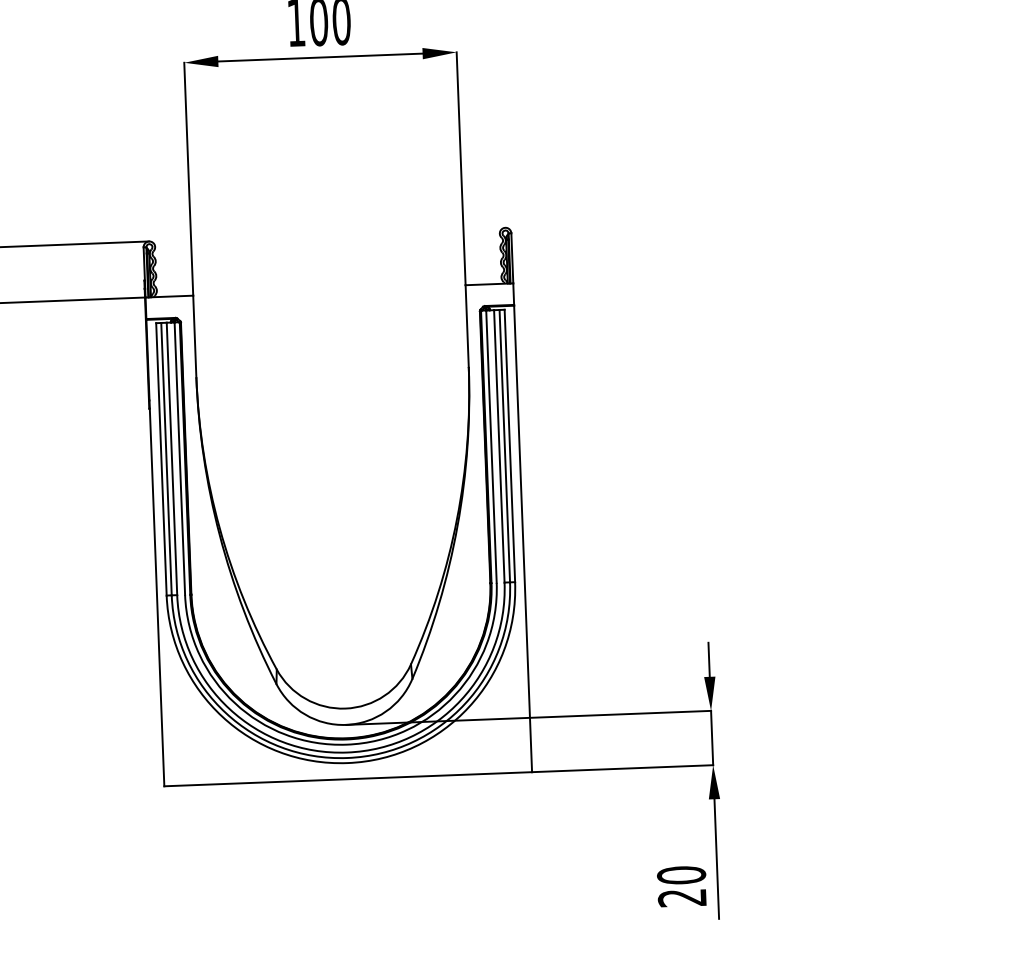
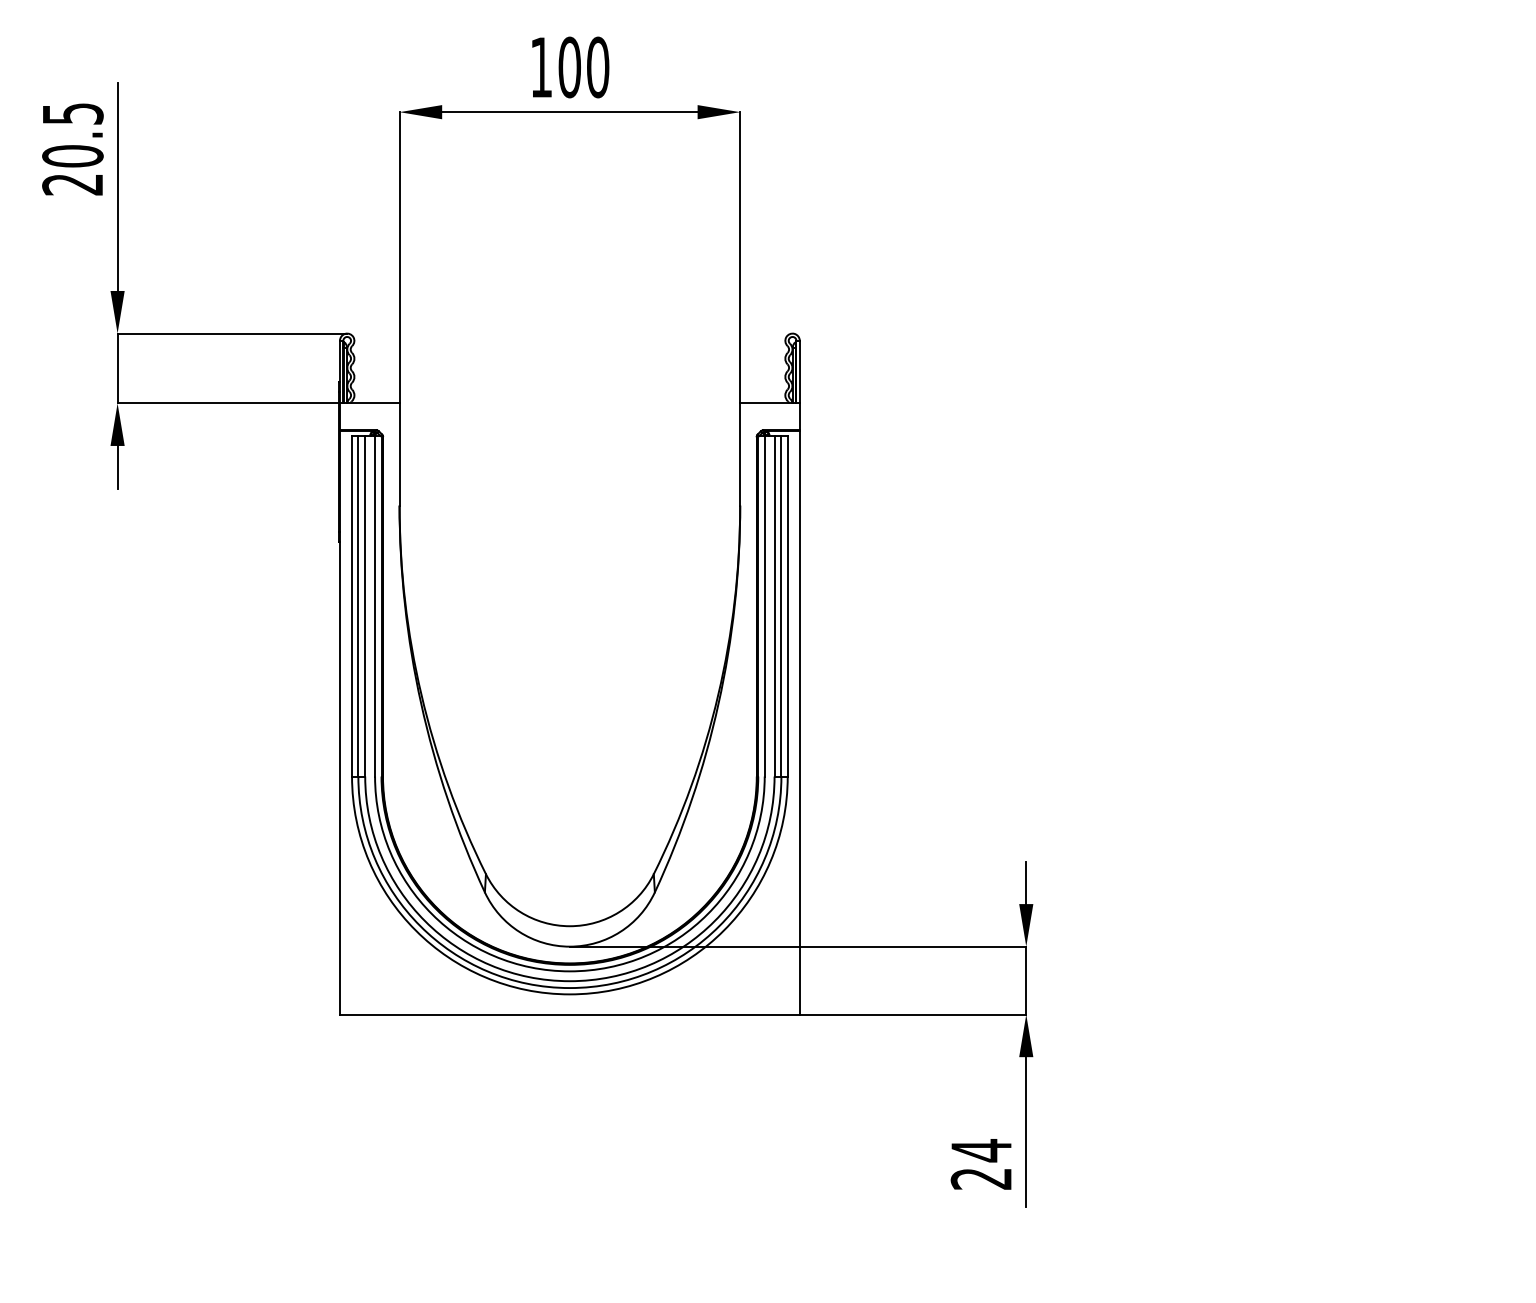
text: (681, 875) -> (981, 1150), 20 -> 24

